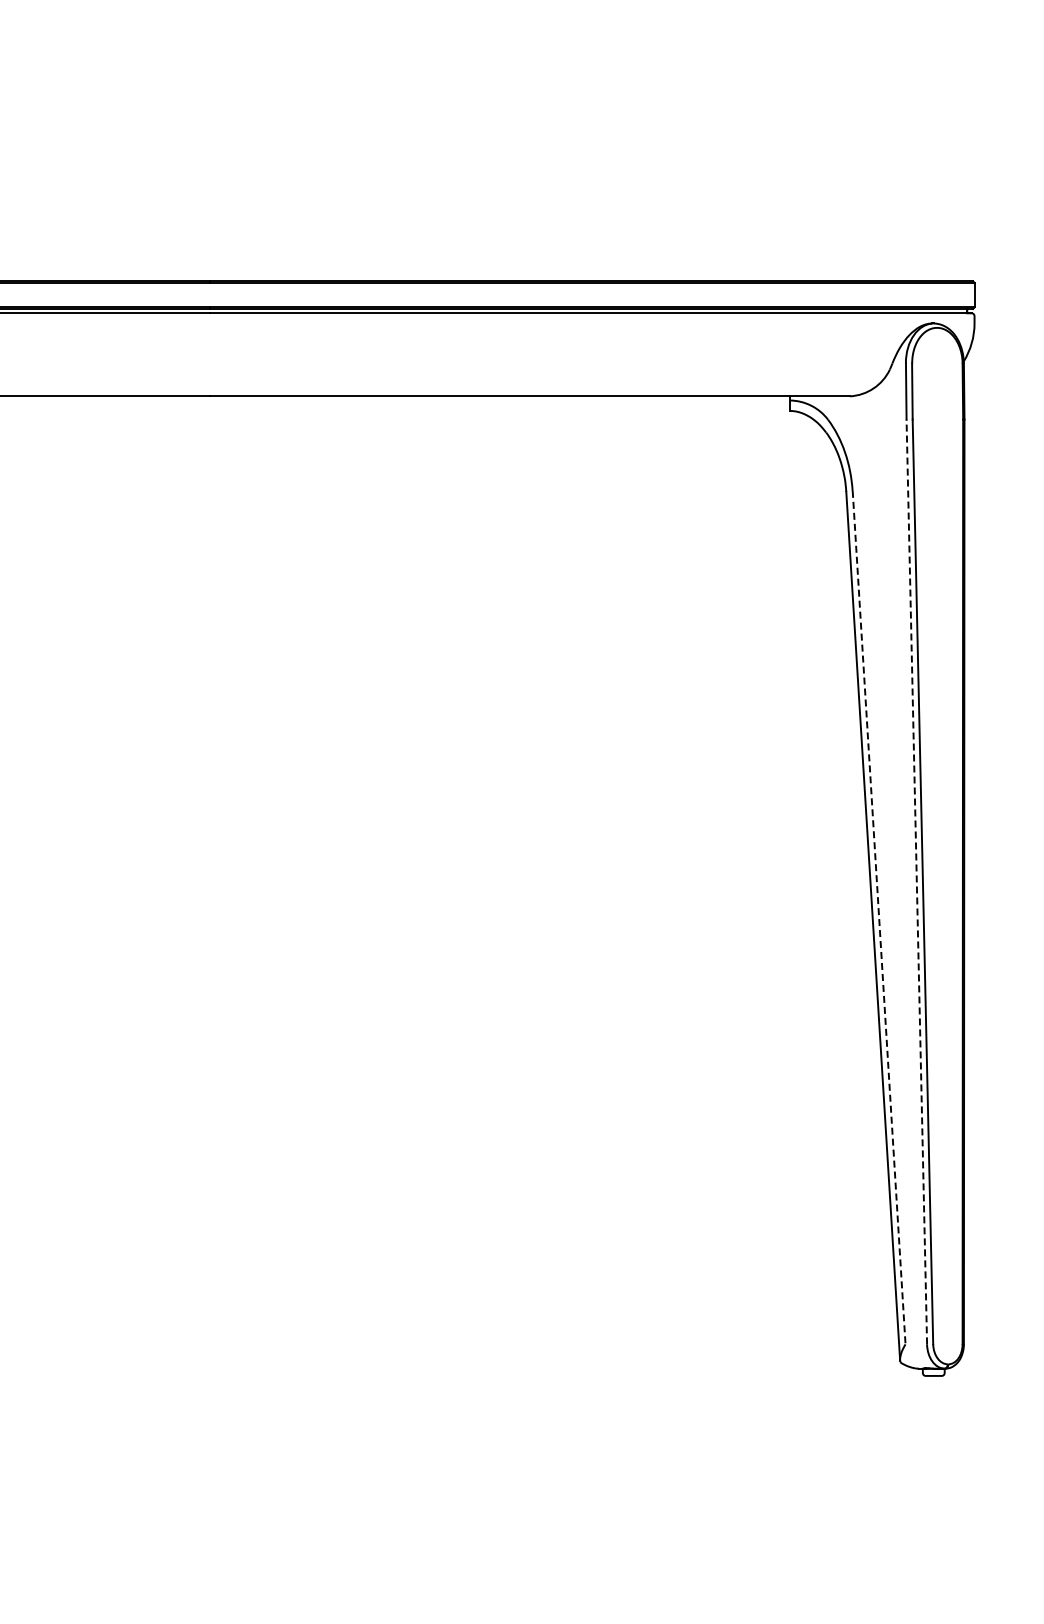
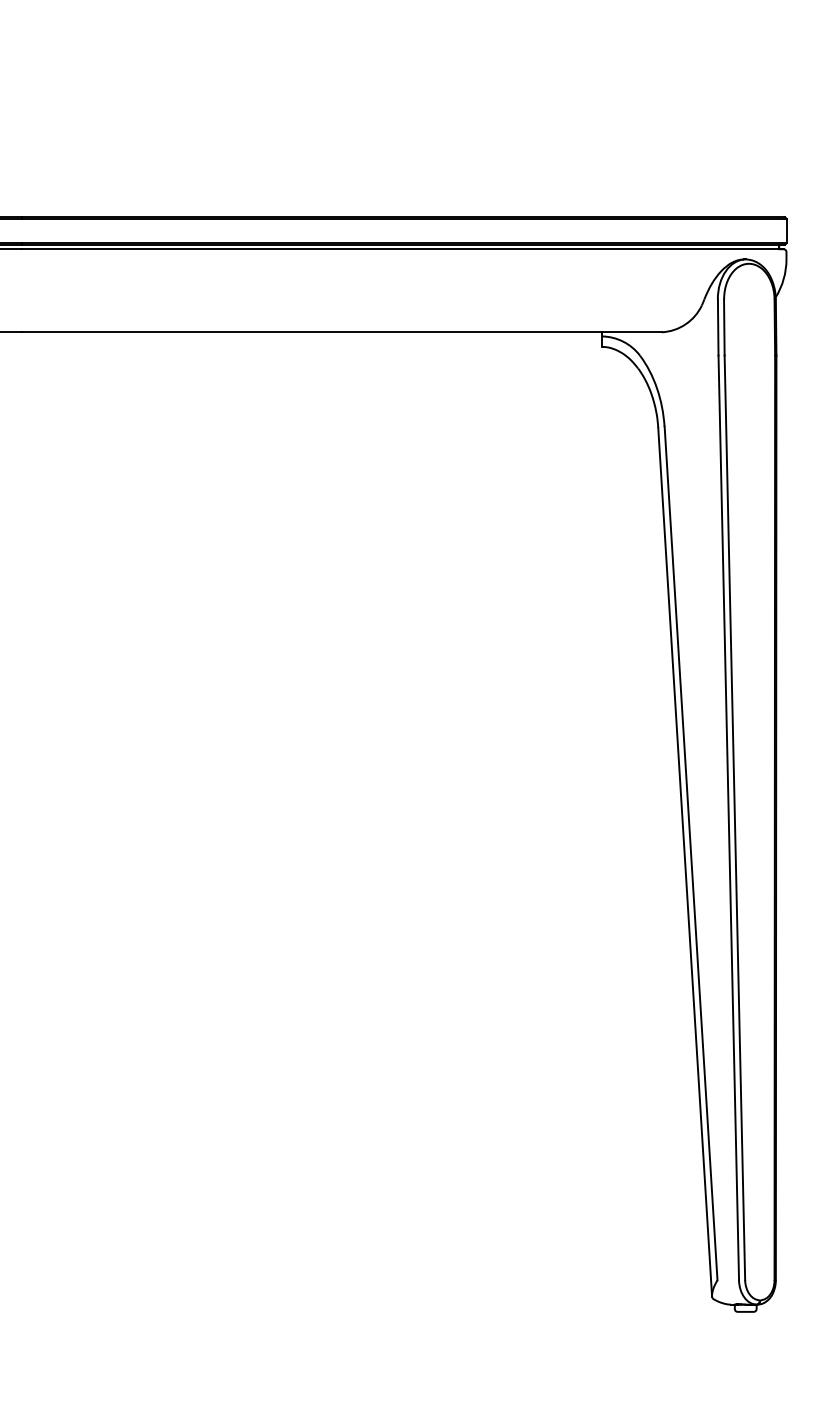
line: (916, 881) -> (728, 817), dashed -> solid
line: (879, 917) -> (691, 853), dashed -> solid

